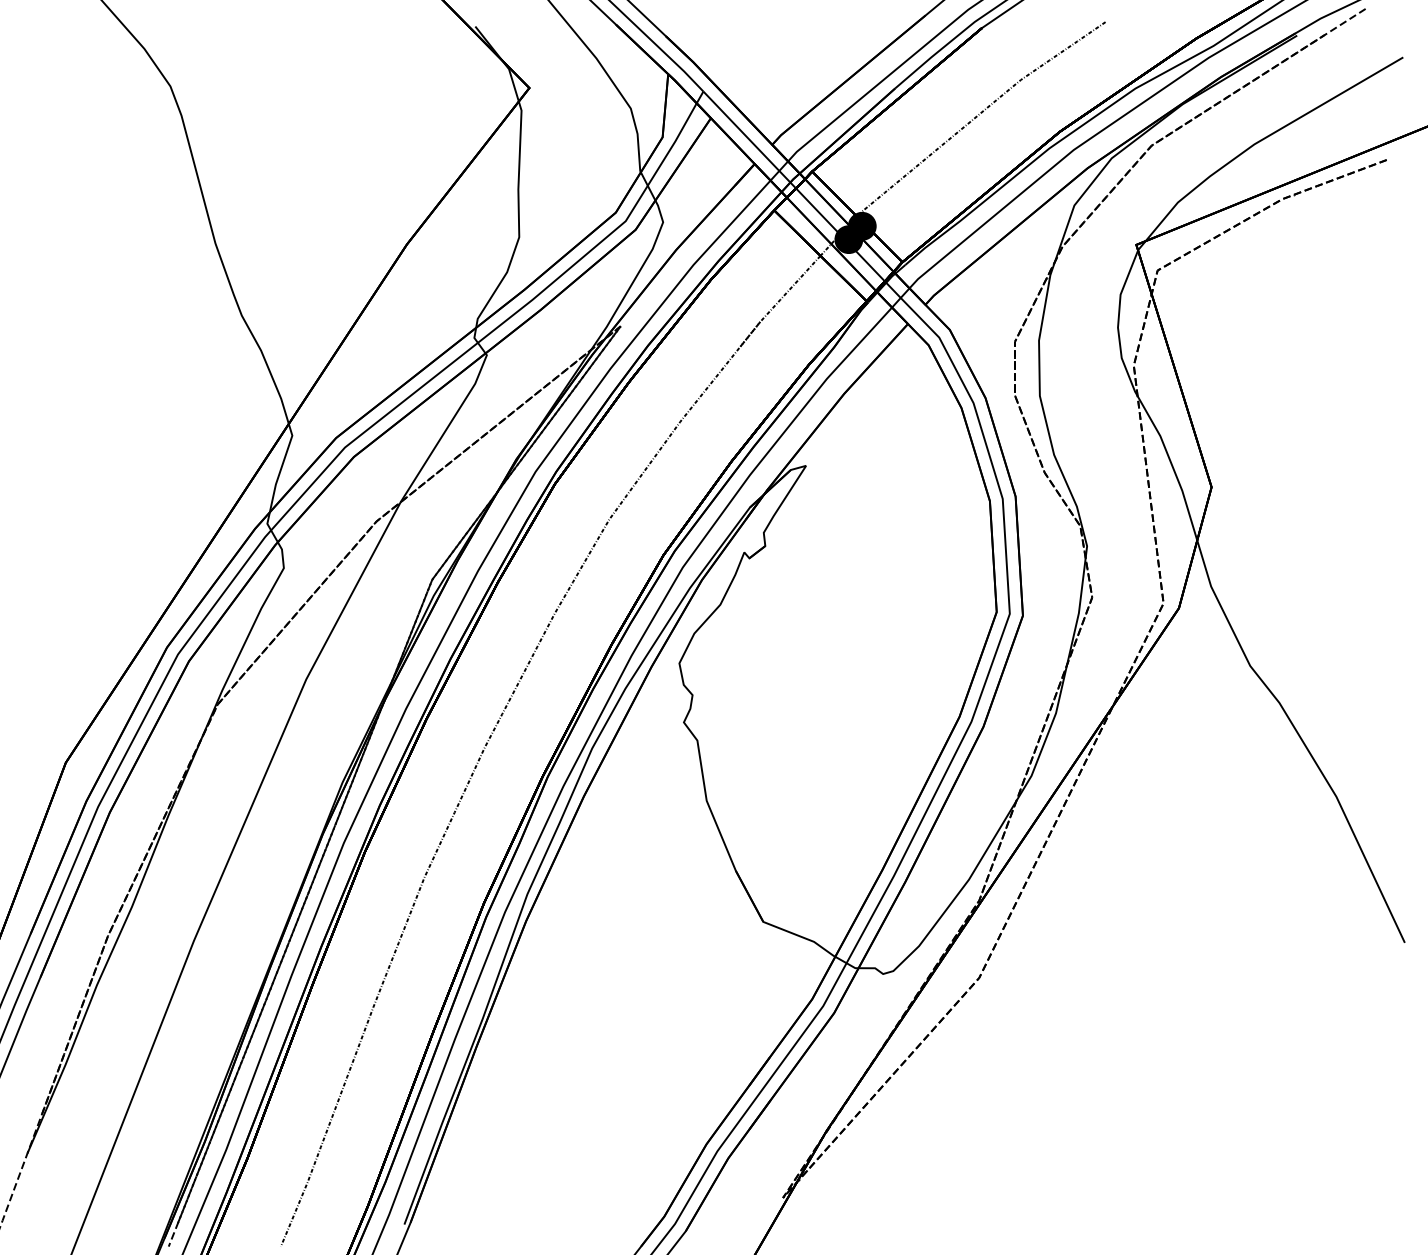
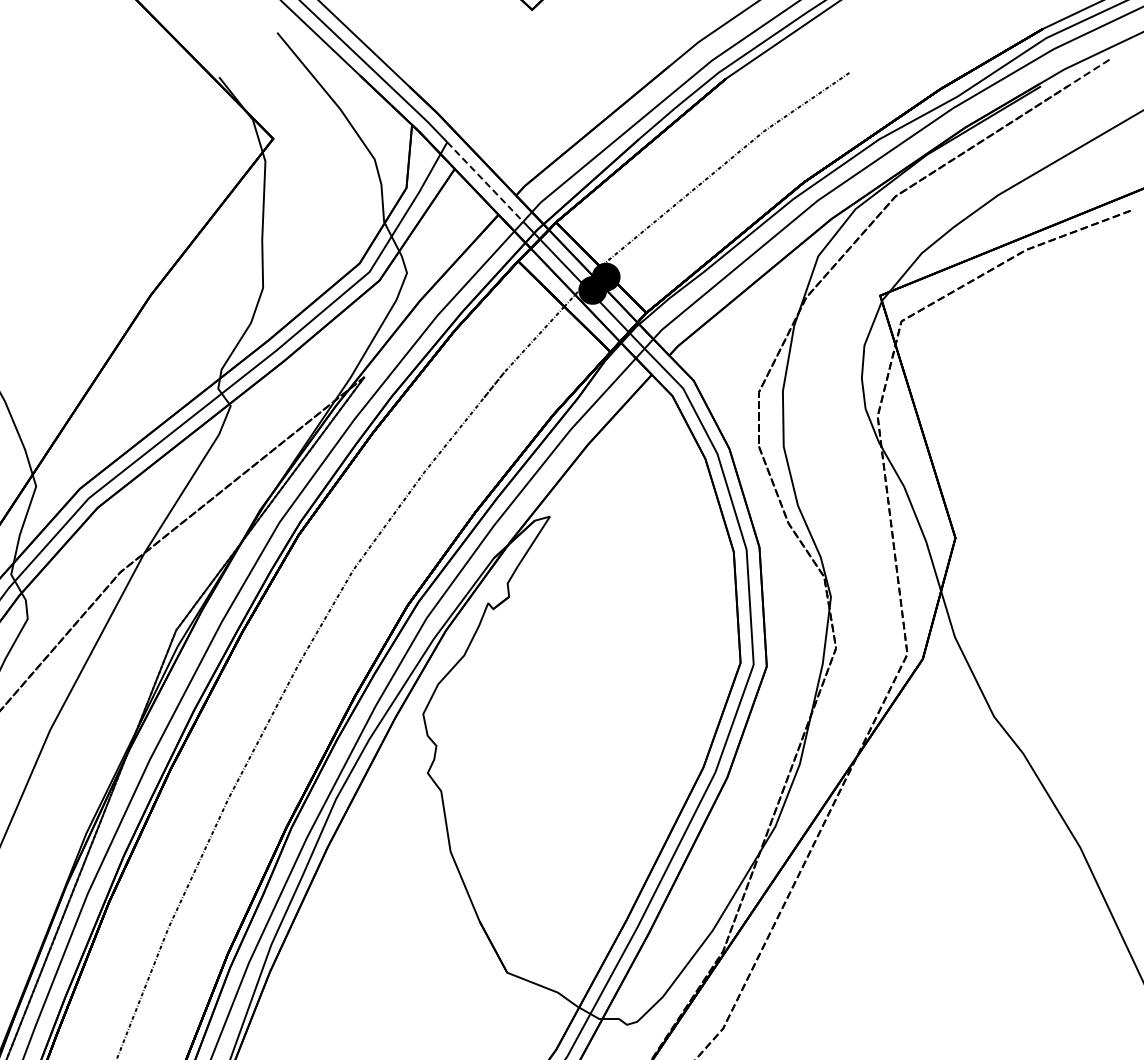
line: (741, 131) -> (485, 182), solid -> dashed

